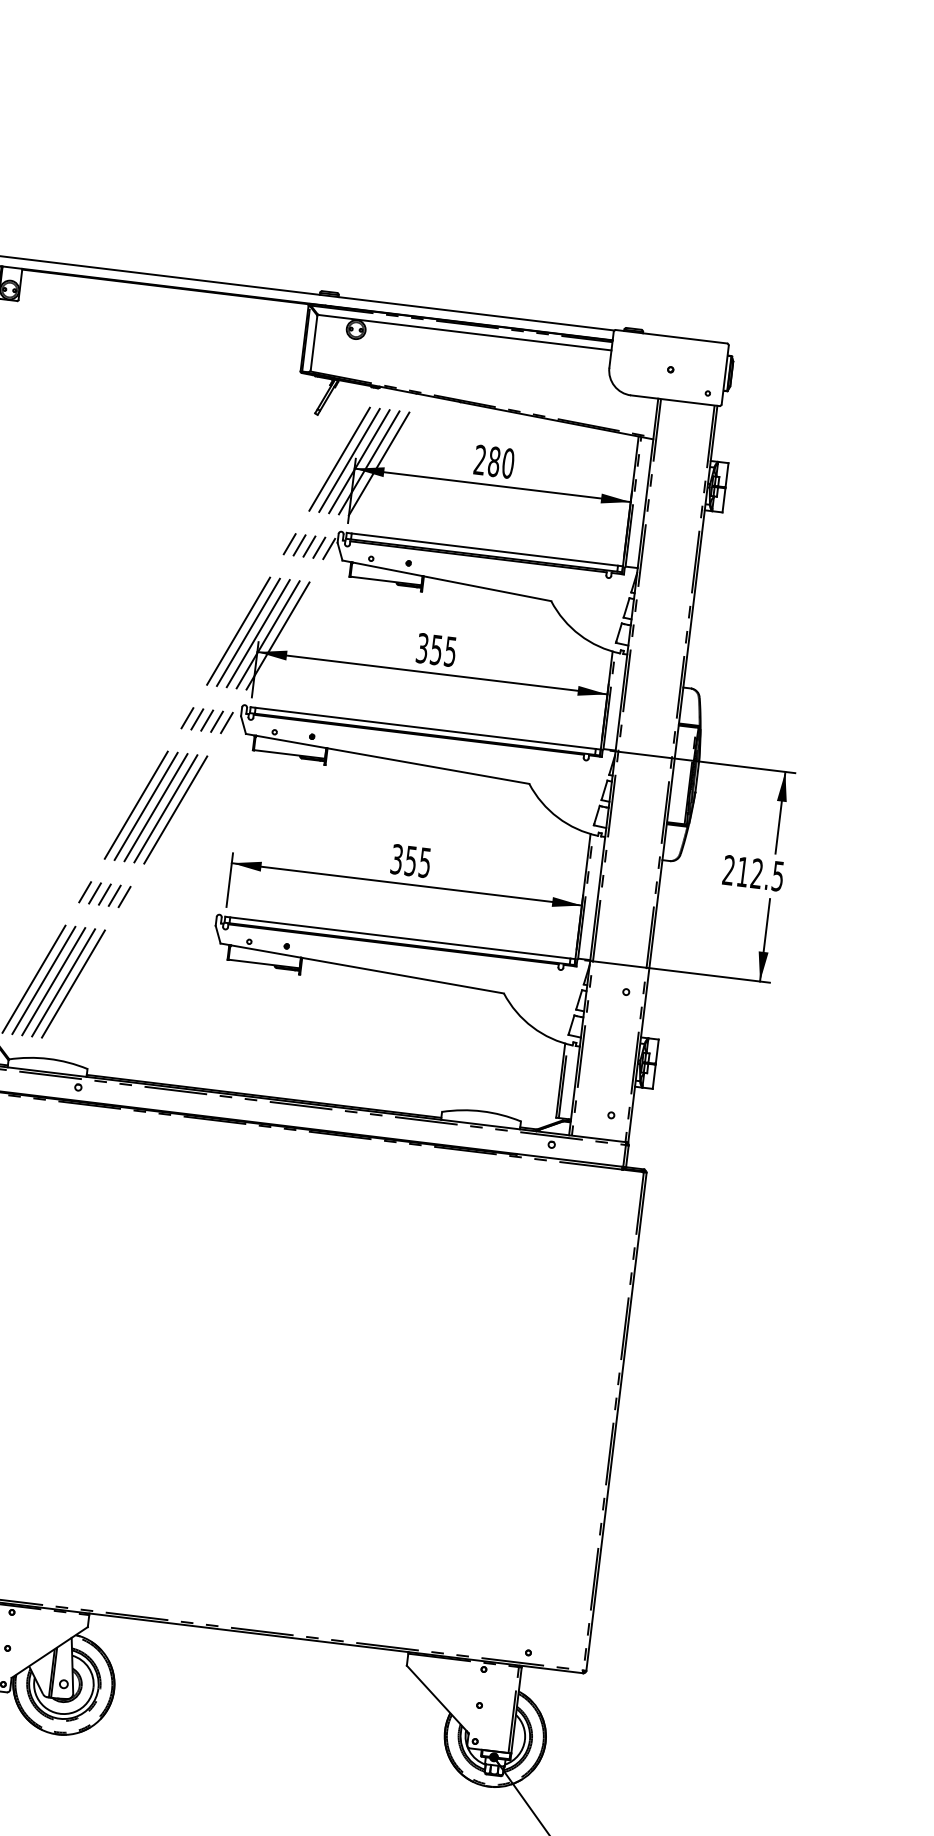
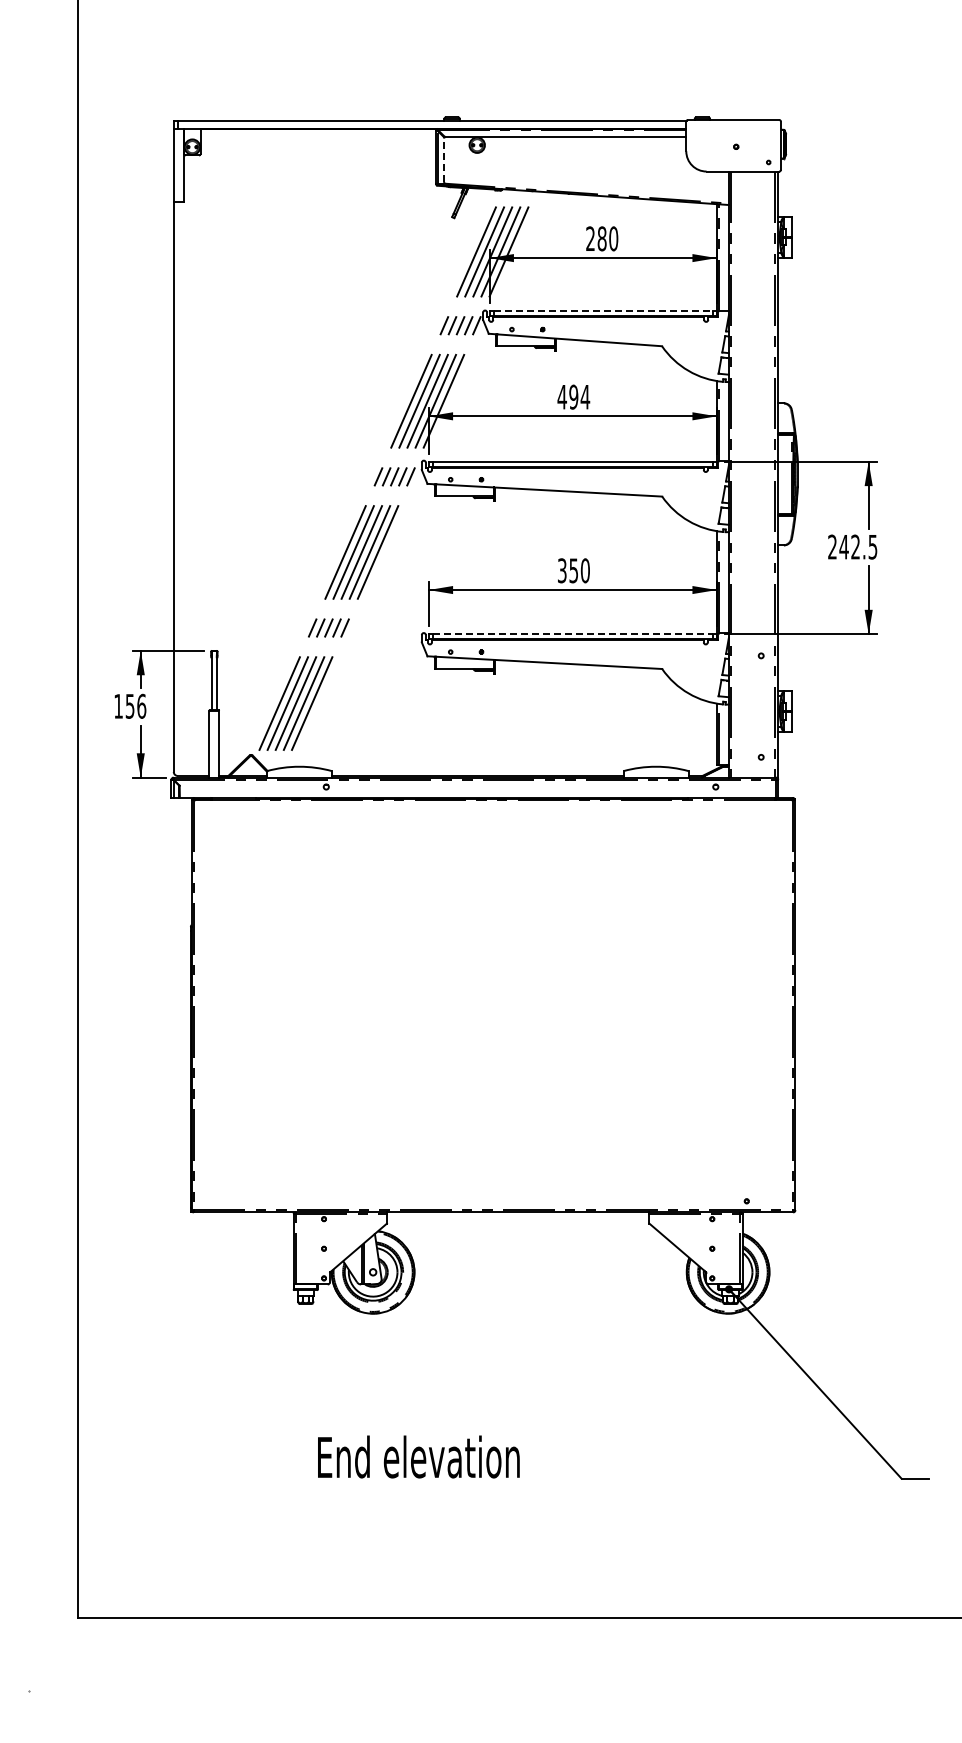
line: (314, 343) -> (444, 160), solid -> dashed
line: (485, 549) -> (603, 310), solid -> dashed
text: (436, 649) -> (573, 396), 355 -> 494
text: (424, 862) -> (584, 570), 355 -> 350
text: (742, 872) -> (843, 547), 212.5 -> 242.5
line: (400, 938) -> (572, 634), solid -> dashed

